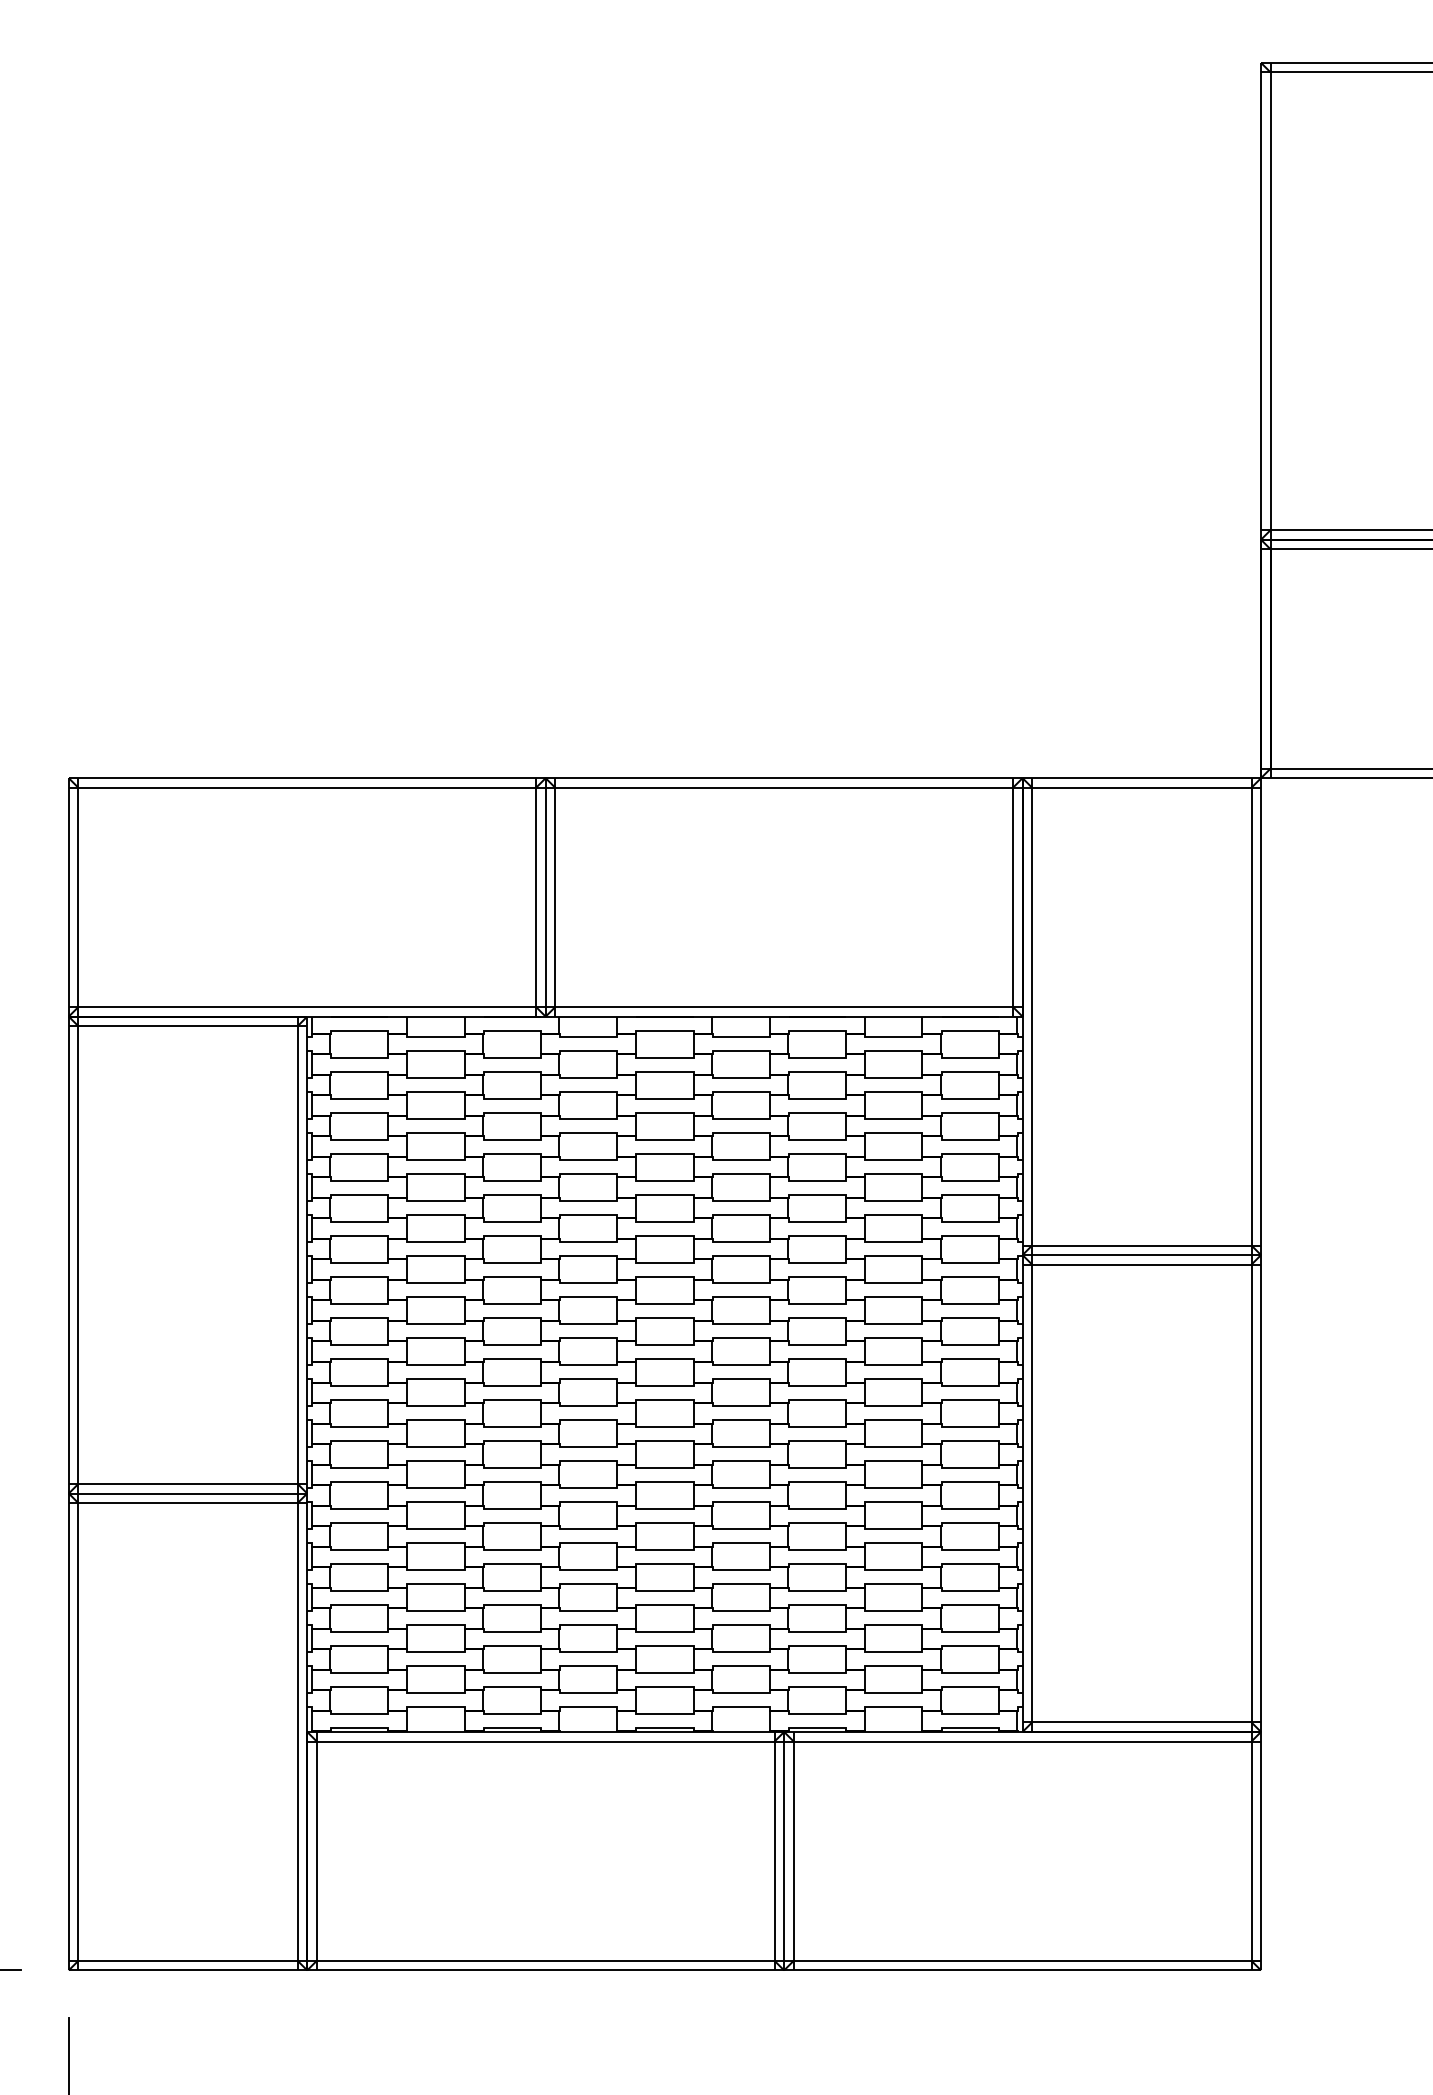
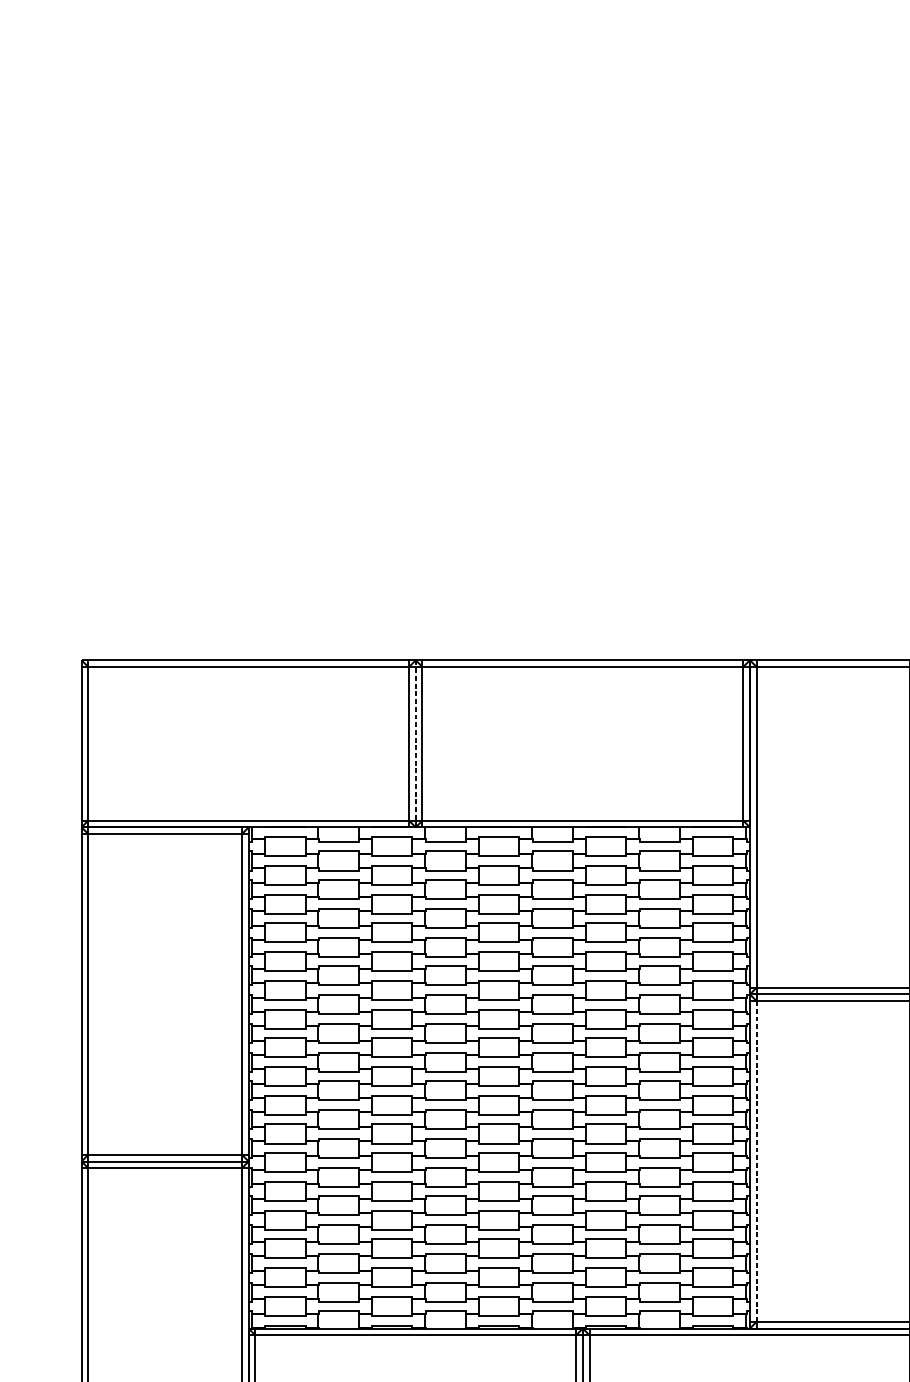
line: (545, 897) -> (415, 743), solid -> dashed
line: (1032, 1493) -> (756, 1161), solid -> dashed

